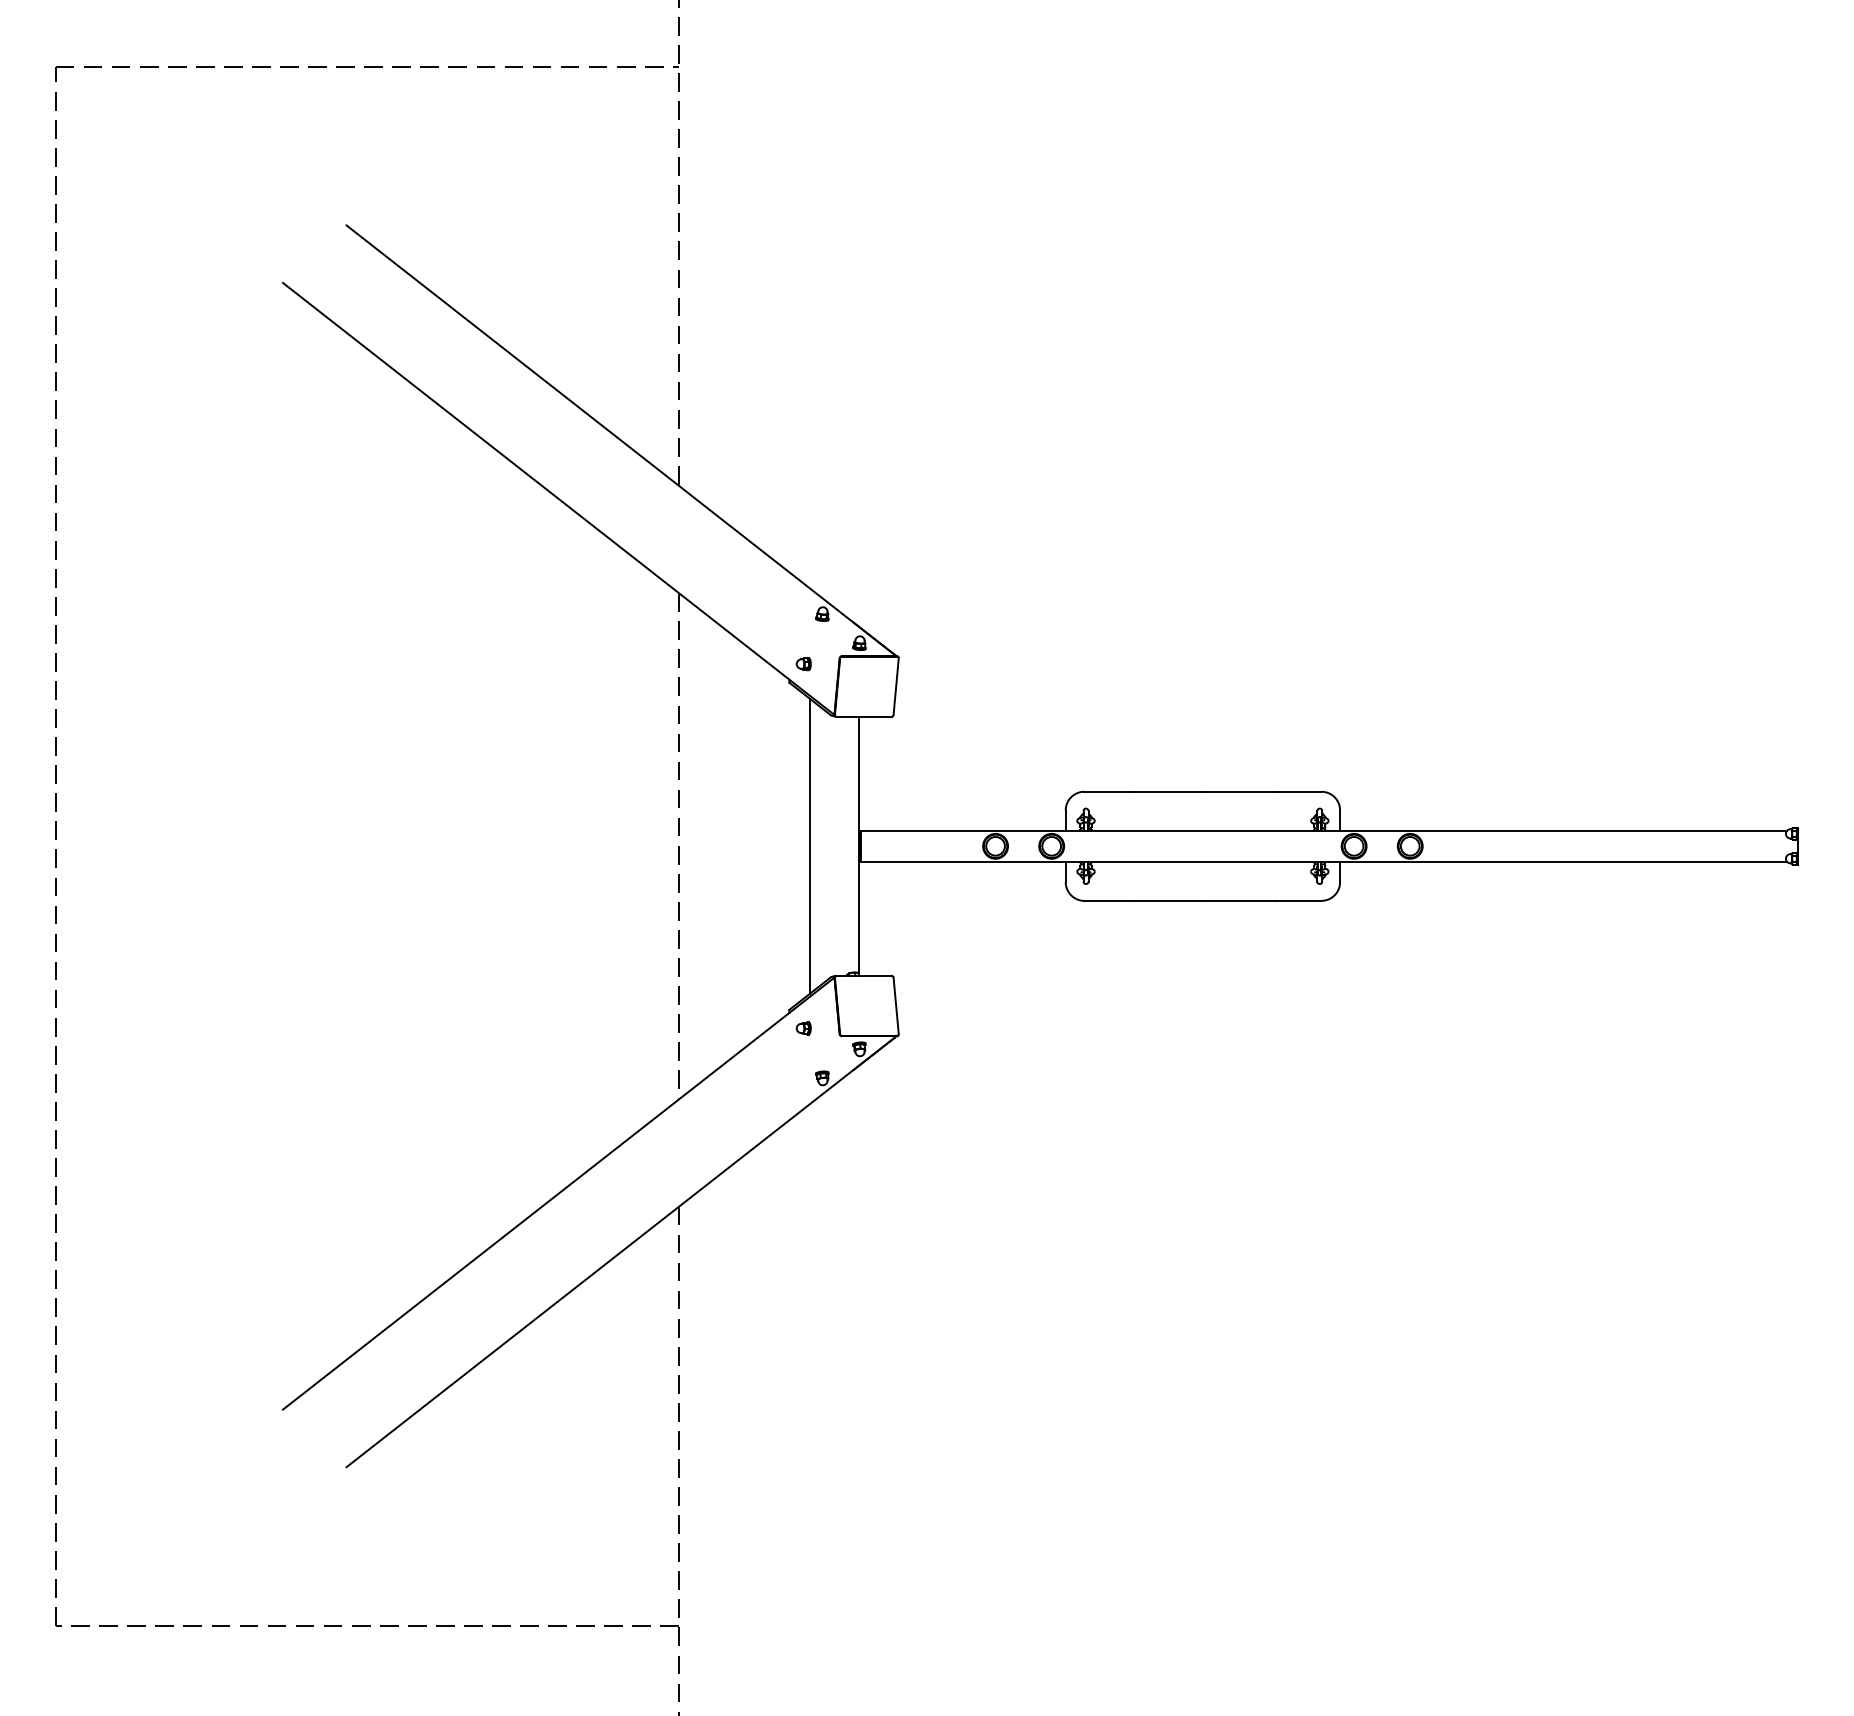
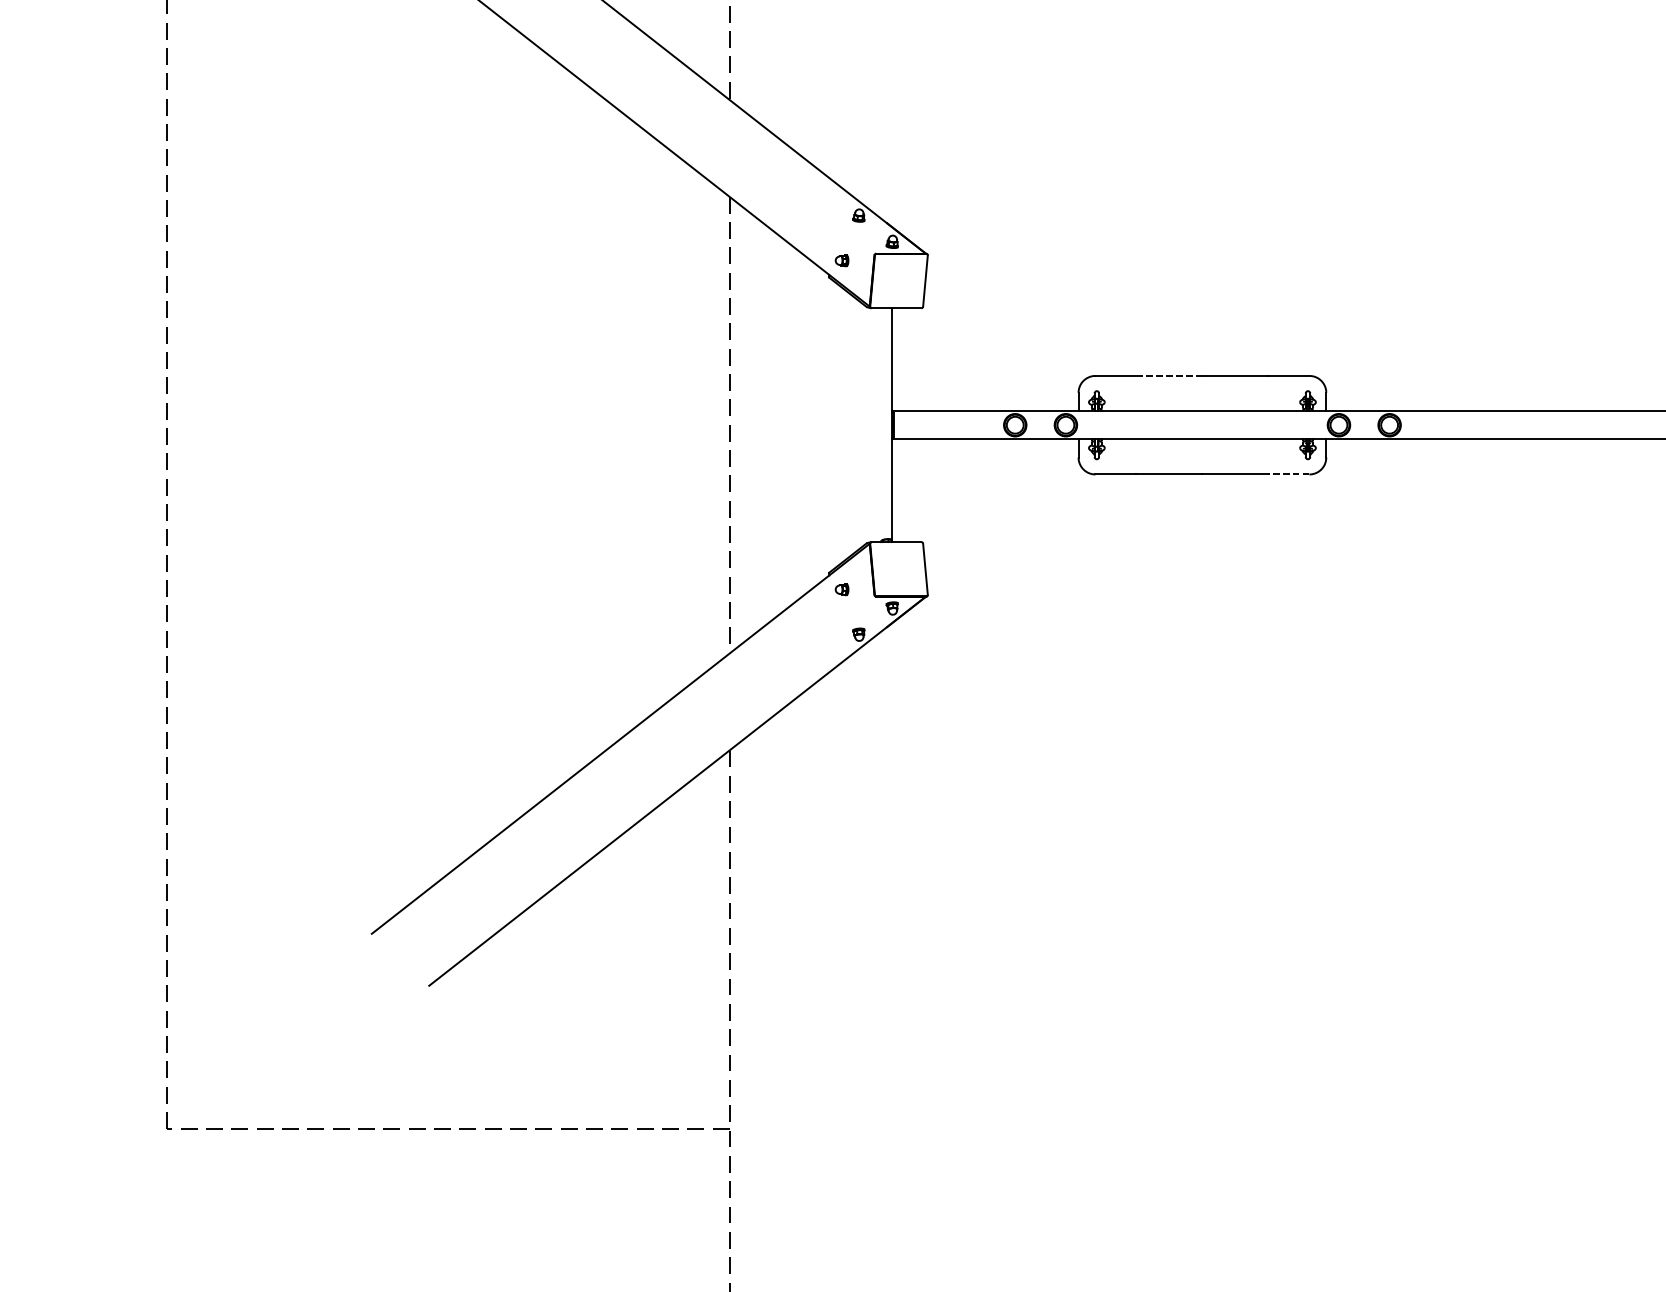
line: (1166, 791) -> (1169, 375), solid -> dashed
line: (809, 845) -> (847, 424), removed
line: (1298, 900) -> (1288, 474), solid -> dashed

